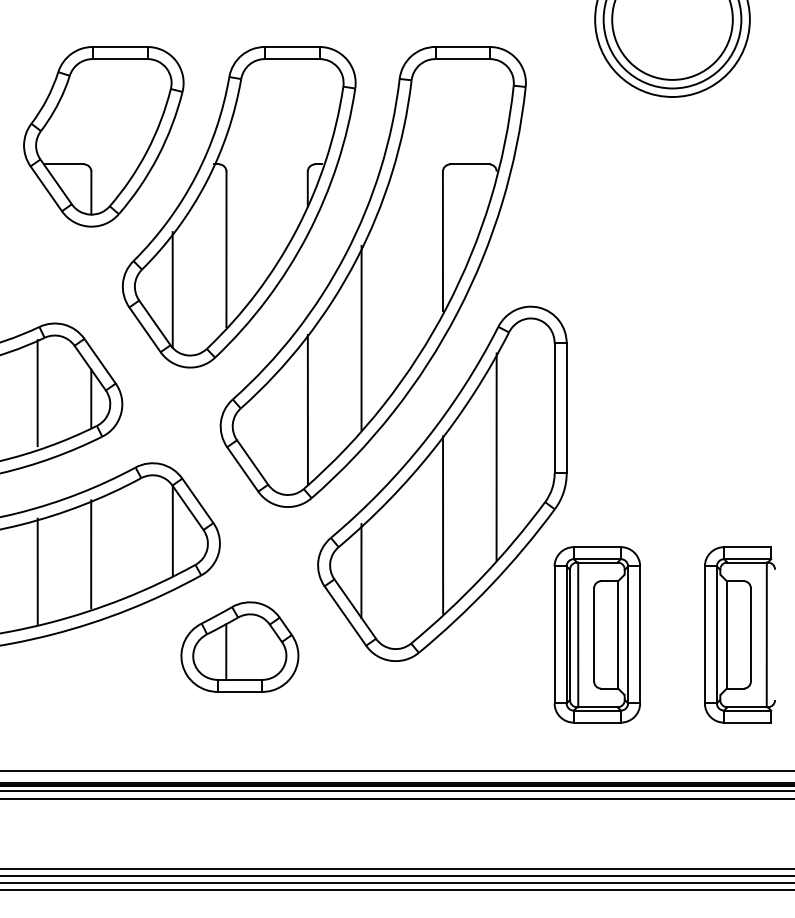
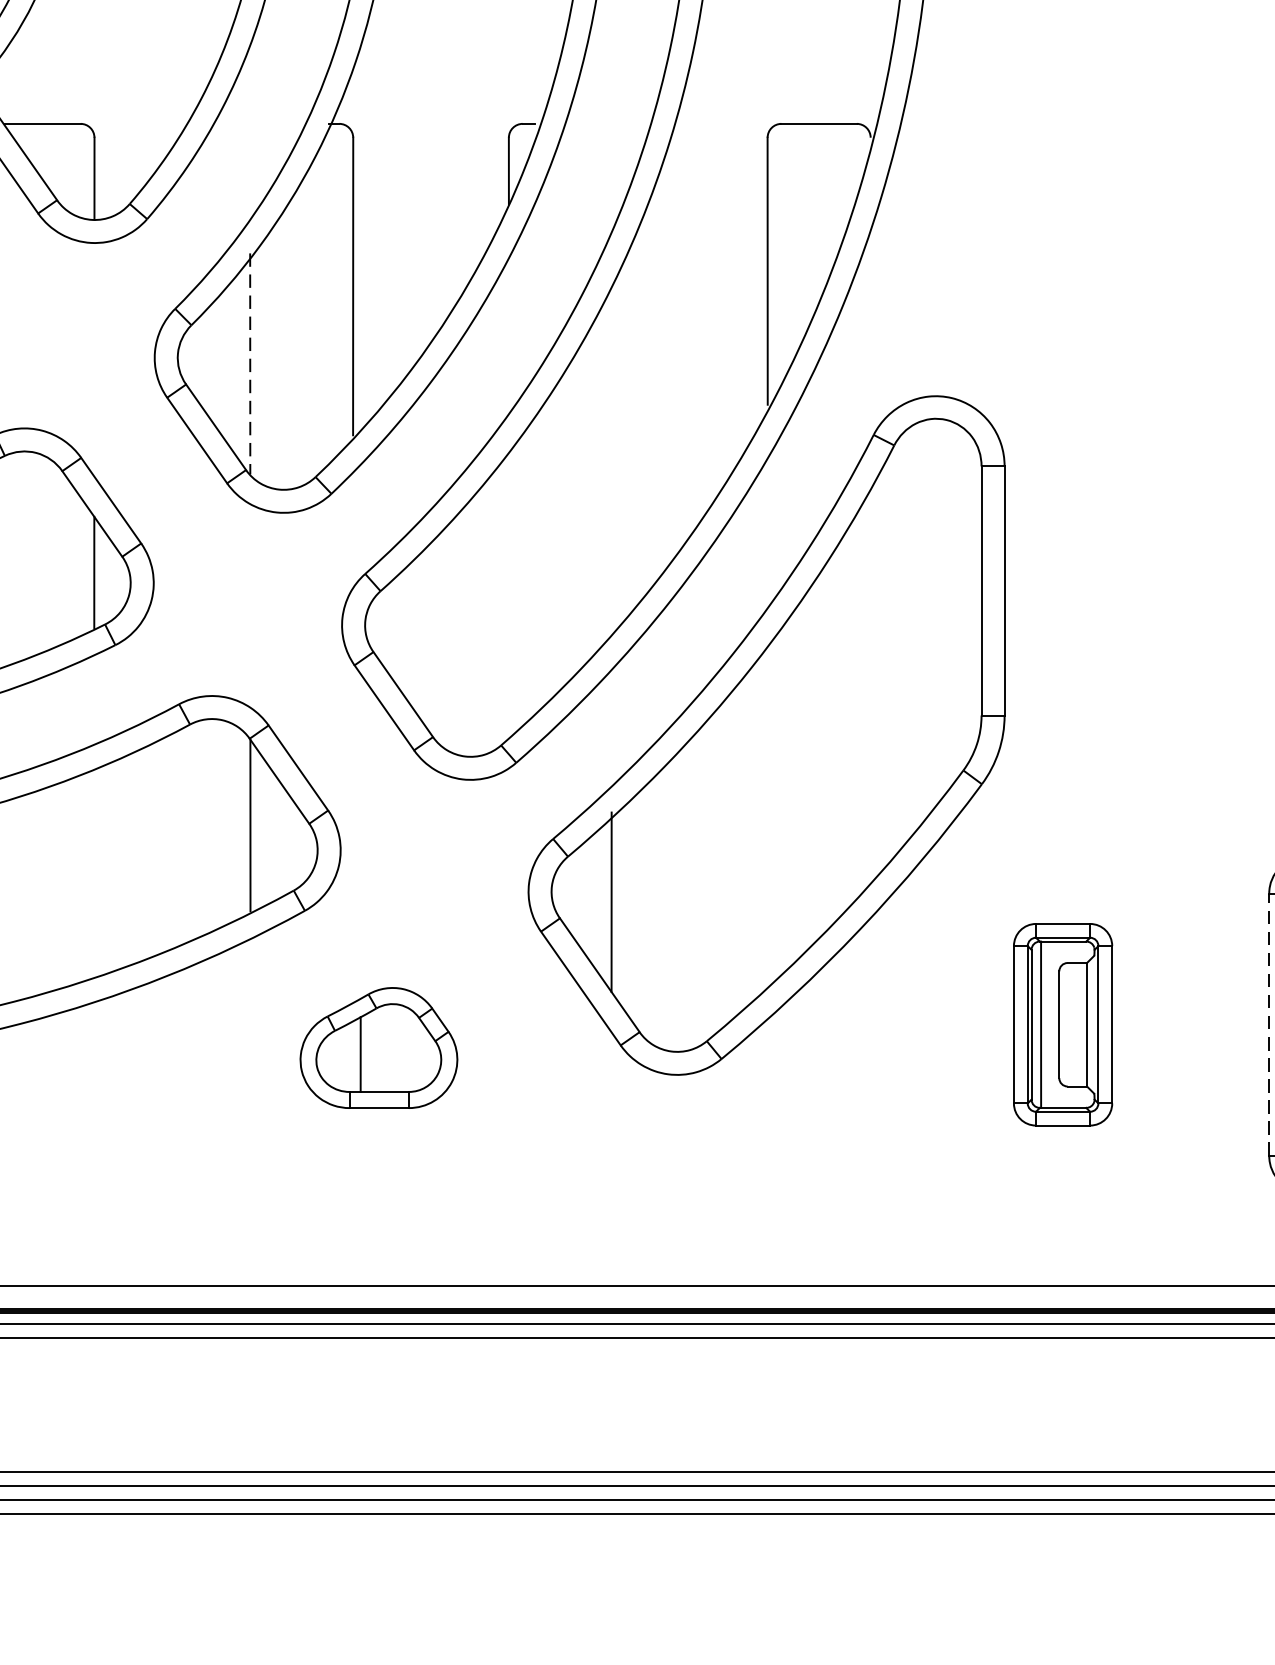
line: (172, 289) -> (249, 363), solid -> dashed
line: (361, 337) -> (611, 455), removed
line: (307, 409) -> (508, 593), removed
line: (496, 456) -> (870, 683), removed
line: (443, 524) -> (768, 813), removed
line: (91, 554) -> (94, 870), removed
part: (596, 634) -> (1061, 1023), size x0.6
line: (704, 634) -> (1268, 1023), solid -> dashed
part: (239, 646) -> (378, 1046), size x0.7

